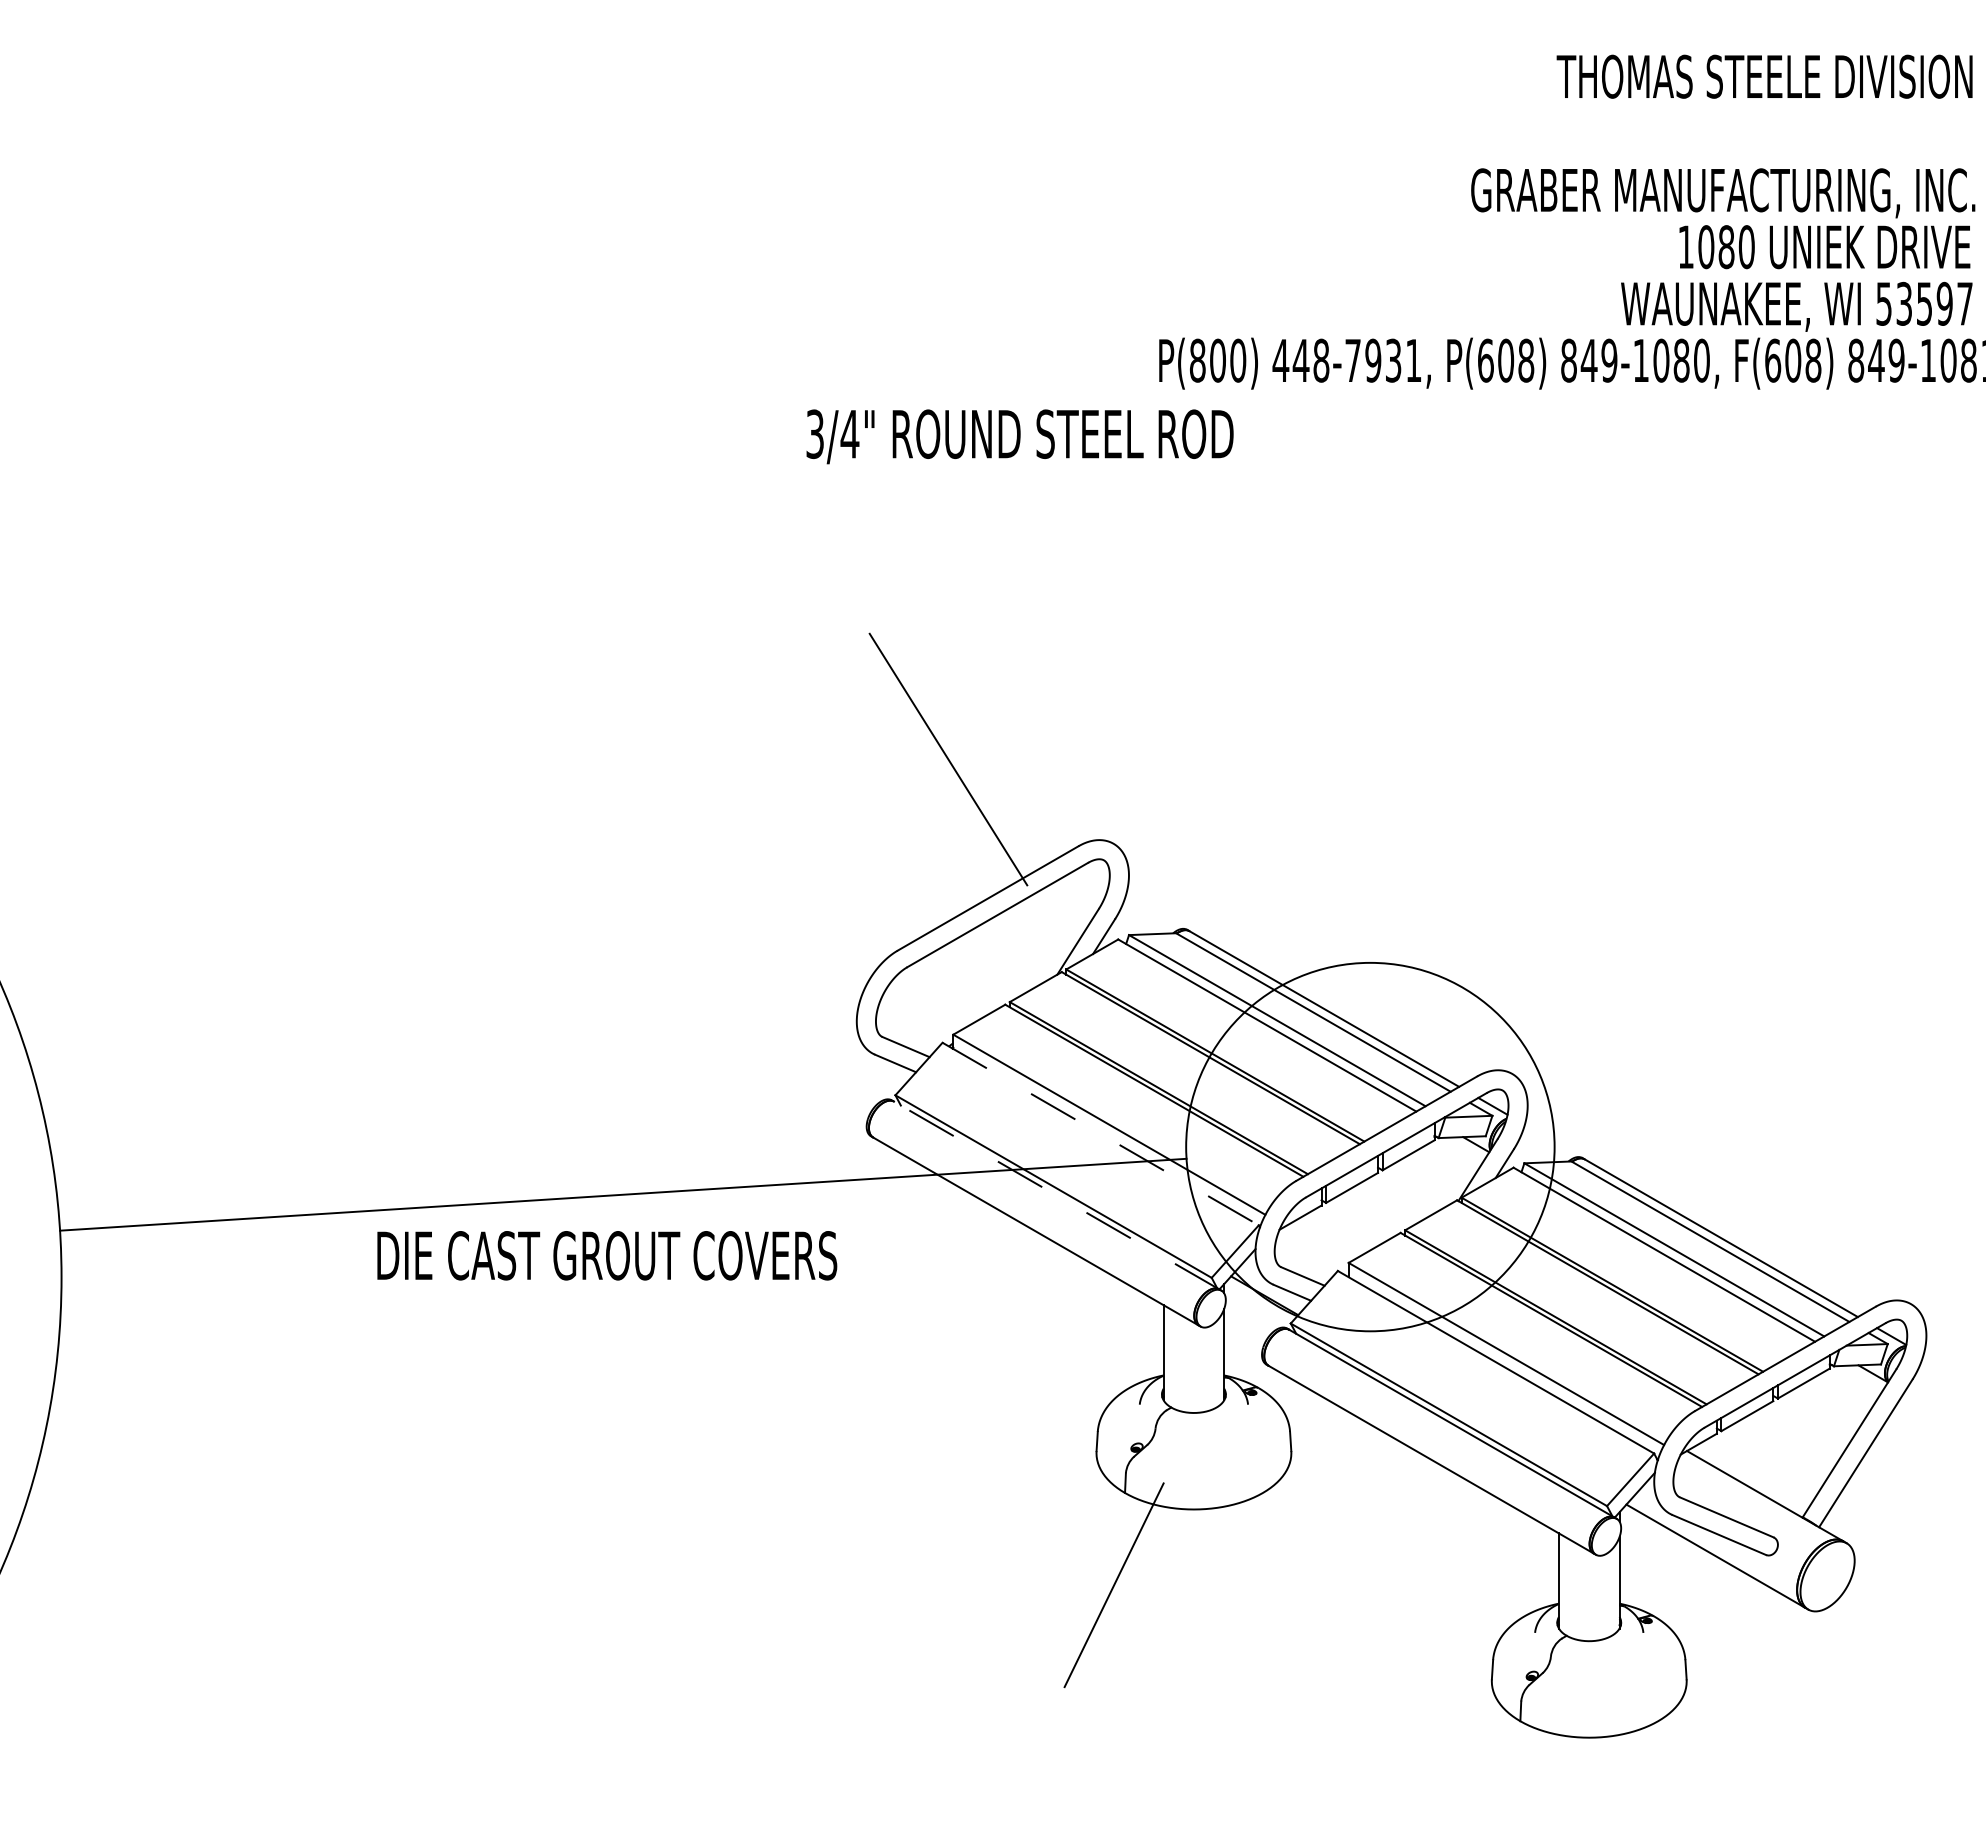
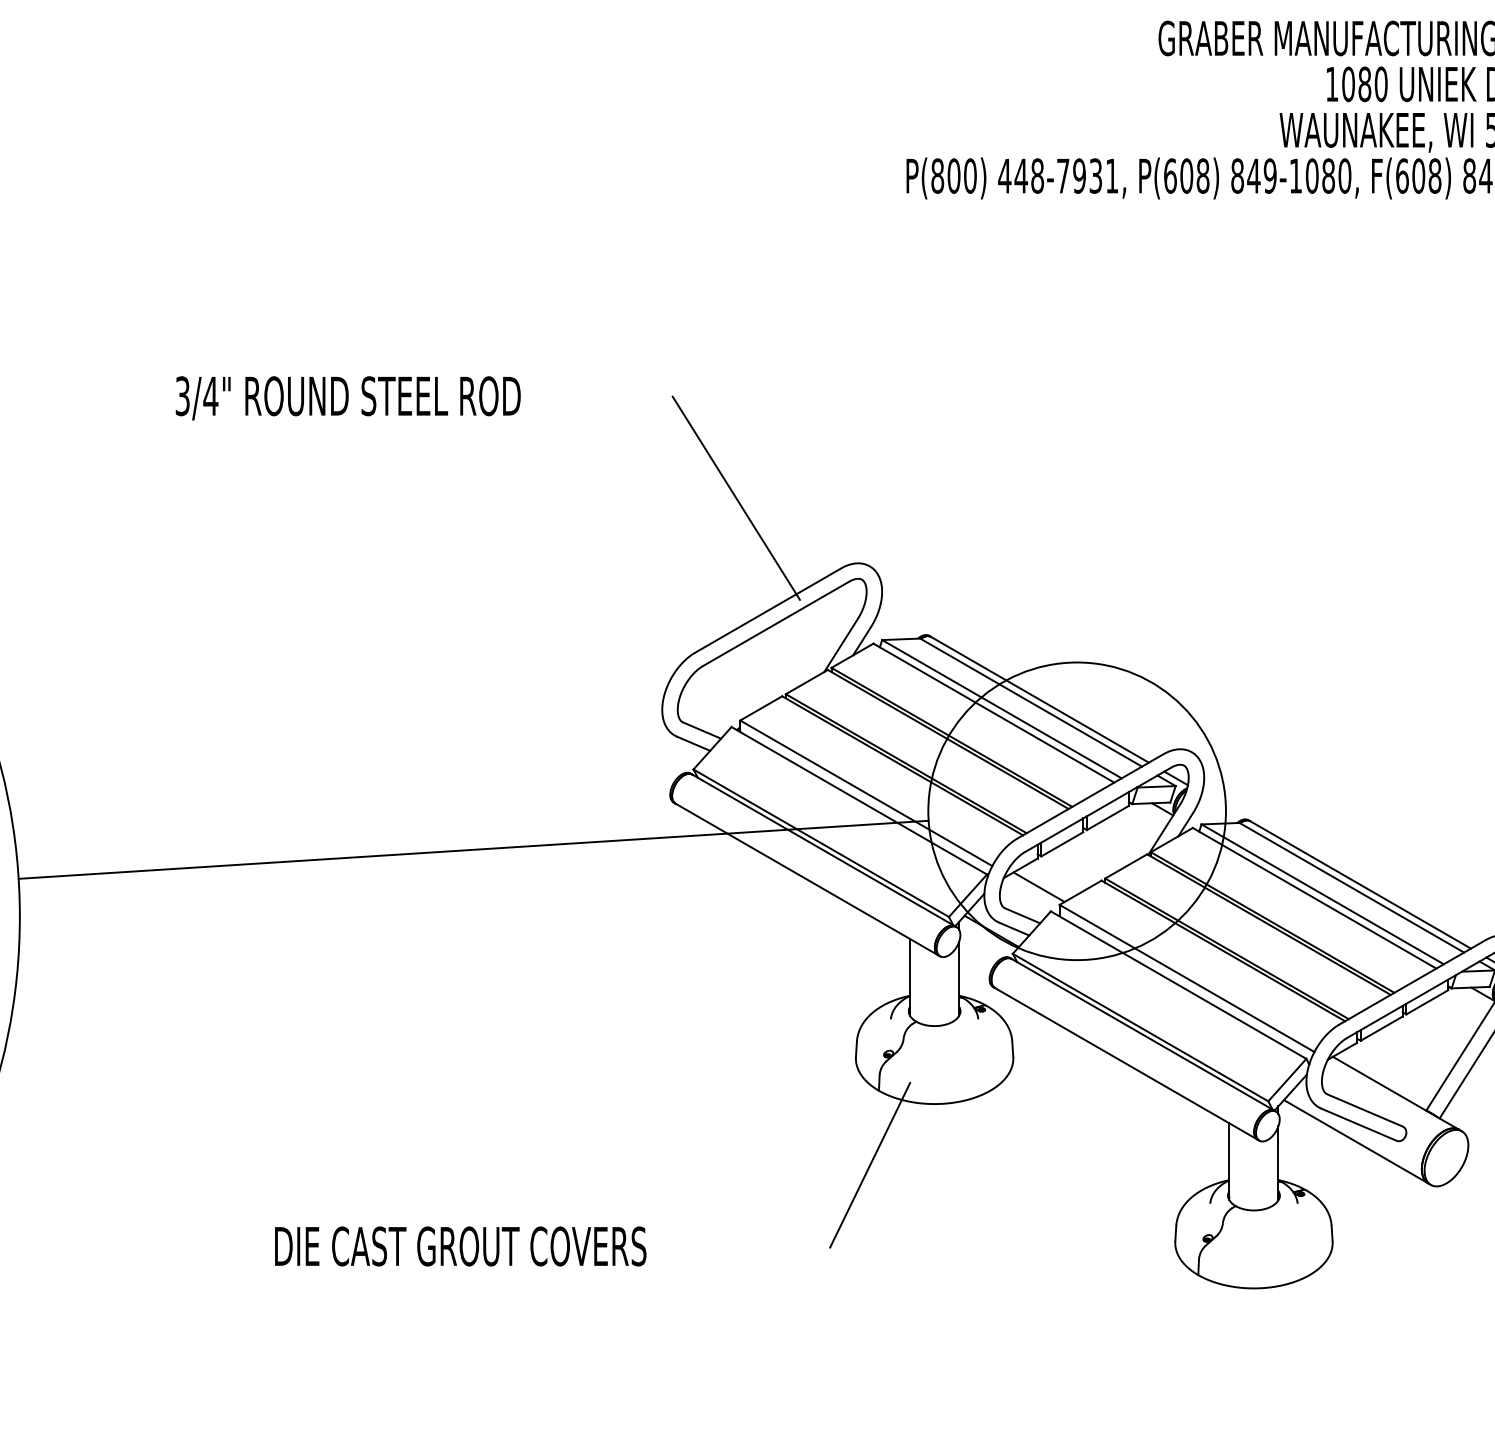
text: (1019, 436) -> (347, 398), moved
line: (1100, 1134) -> (859, 801), dashed -> solid
line: (1056, 1195) -> (823, 850), dashed -> solid
line: (1322, 1240) -> (1038, 886), added
text: (607, 1255) -> (460, 1246), moved

